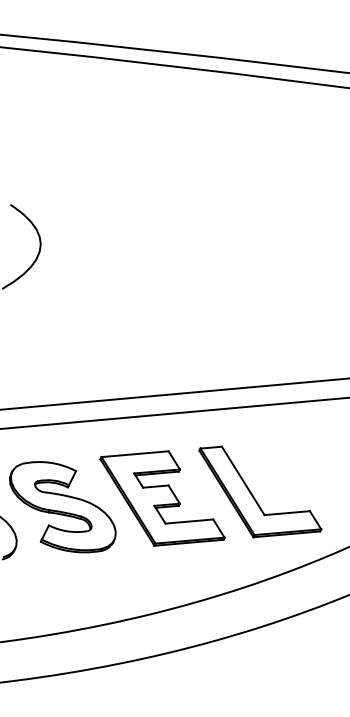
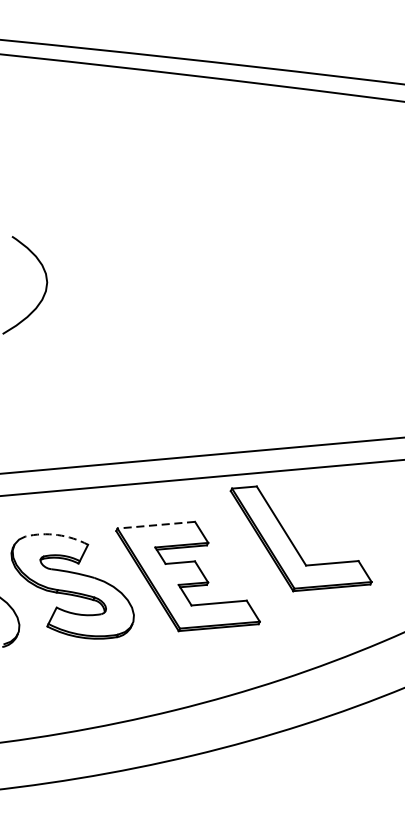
line: (135, 454) -> (156, 525), solid -> dashed
arc: (49, 462) -> (57, 534), solid -> dashed
part: (254, 496) -> (294, 544), moved

